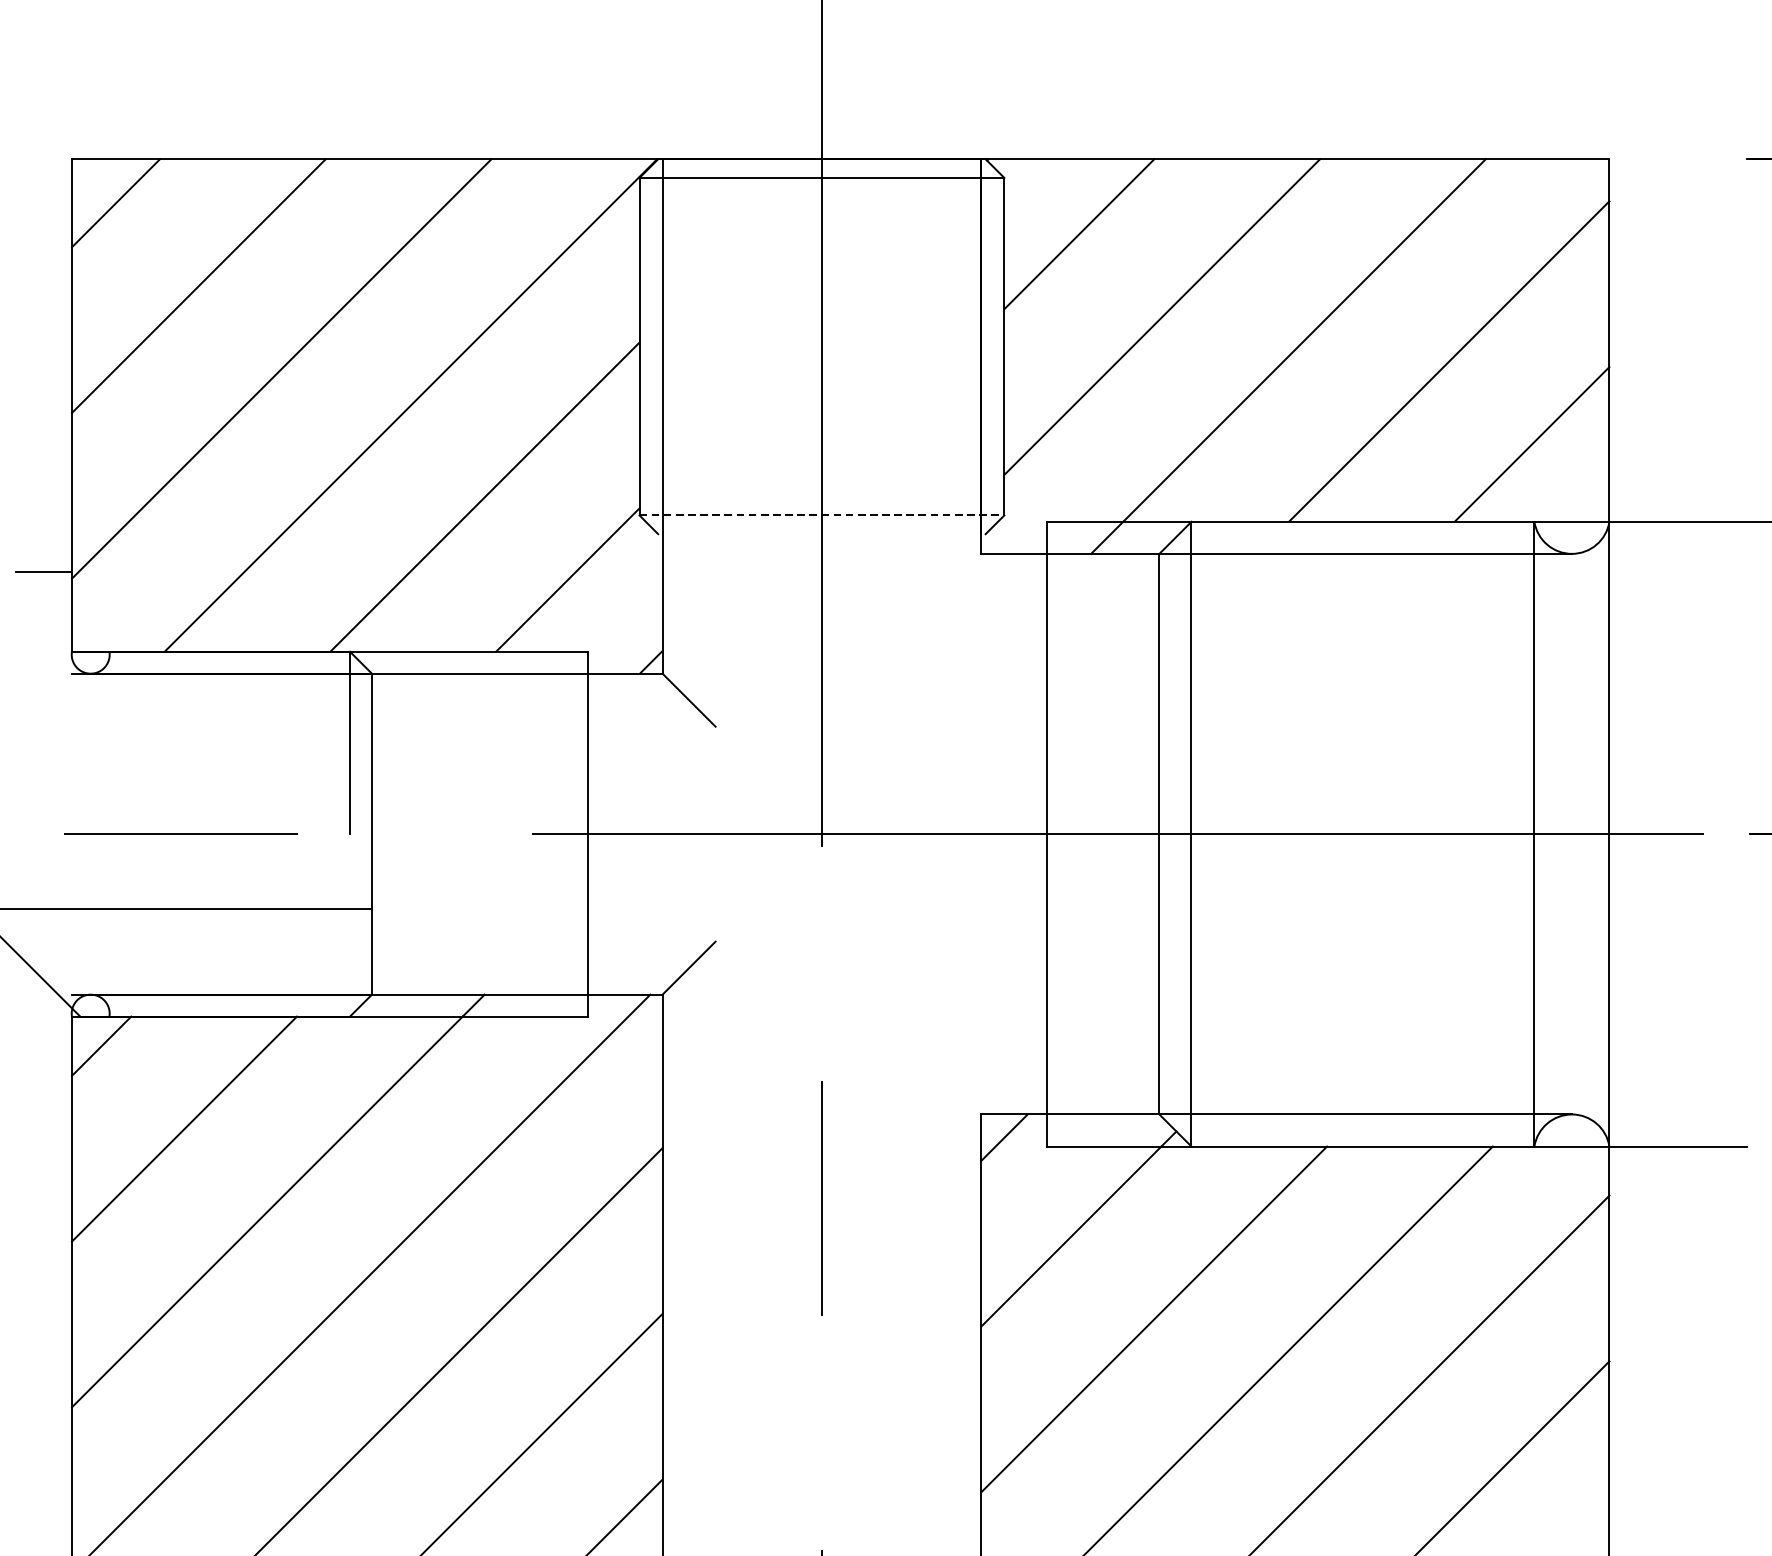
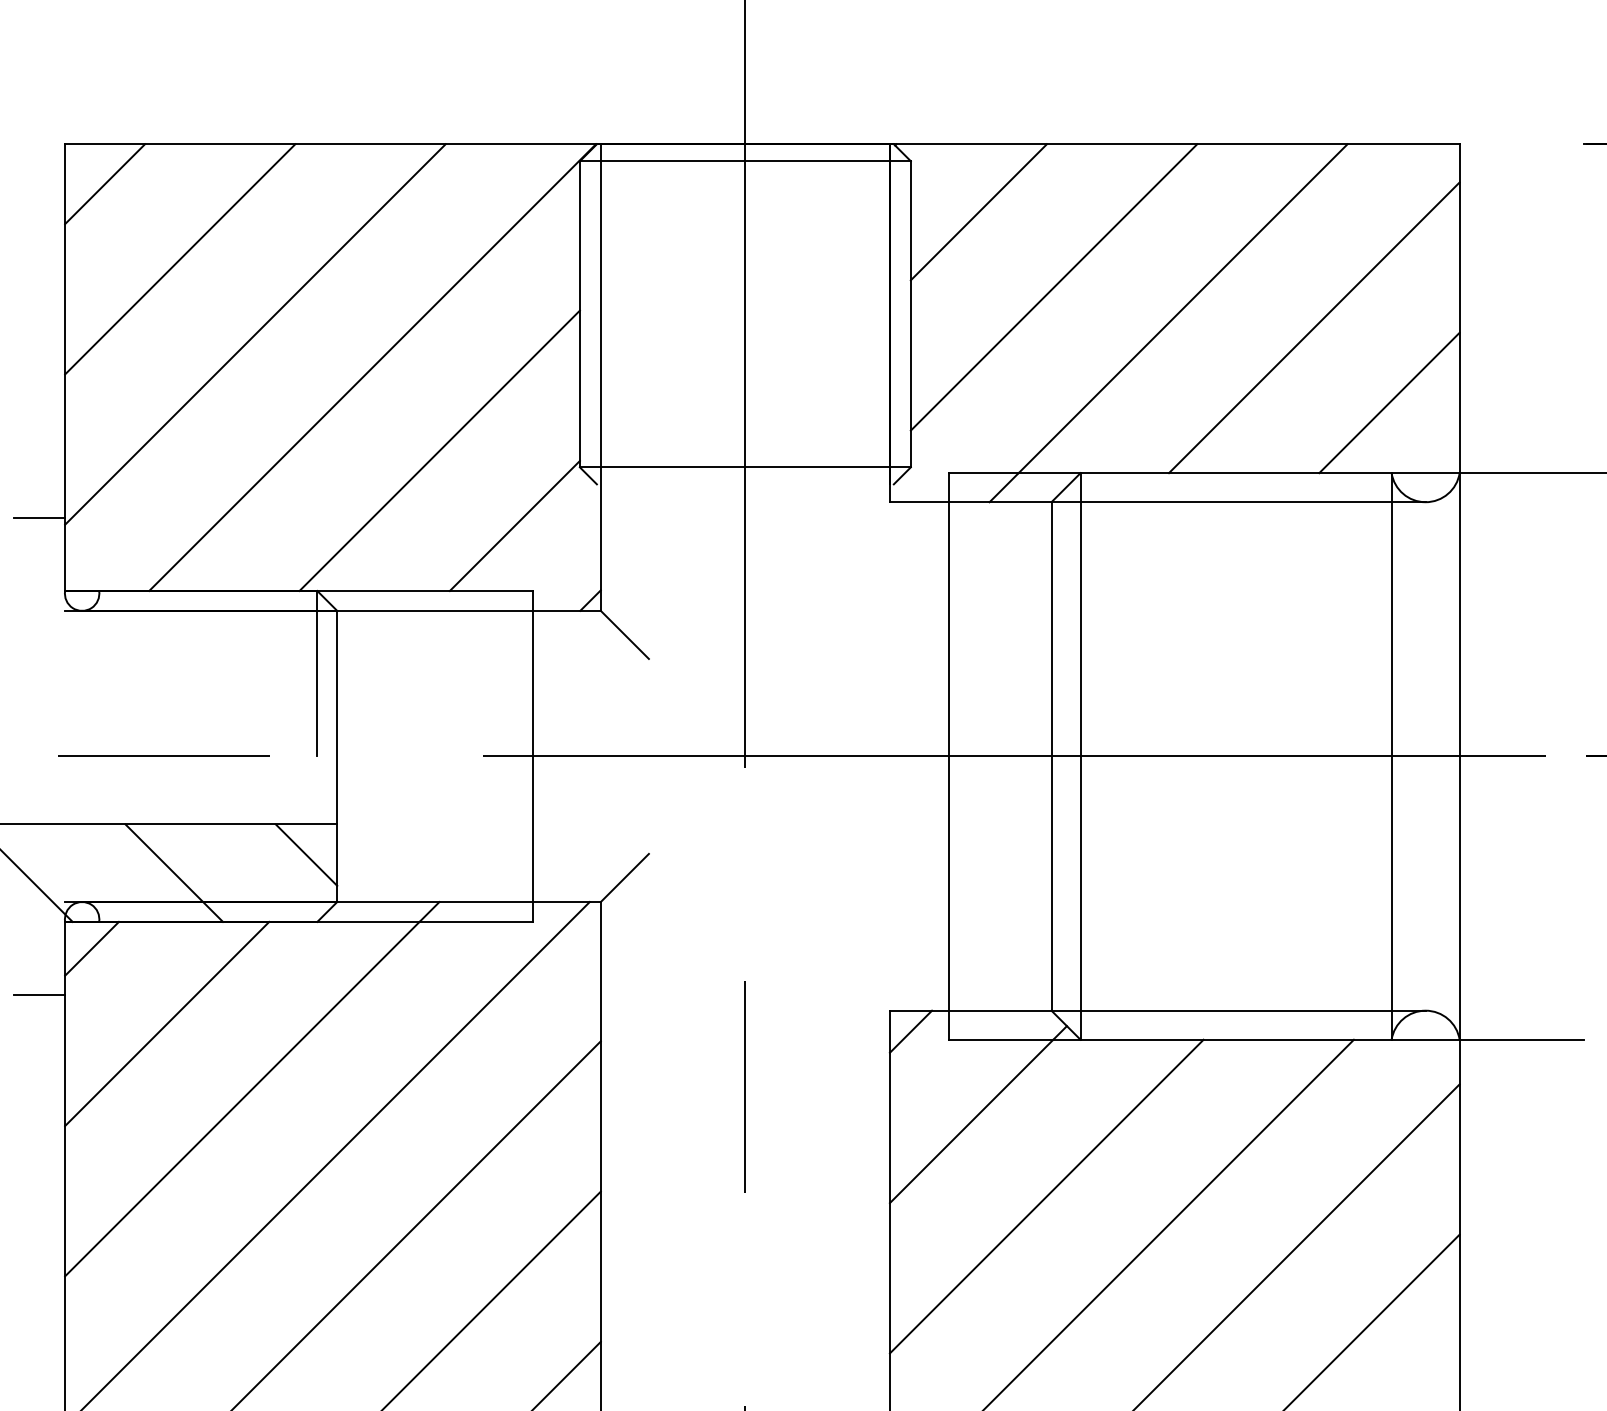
line: (822, 515) -> (745, 467), dashed -> solid
line: (338, 942) -> (306, 854), added
line: (192, 962) -> (174, 872), added
line: (43, 1096) -> (39, 994), added

